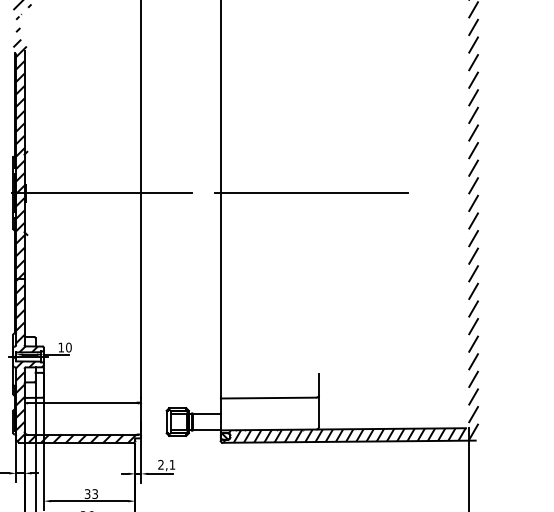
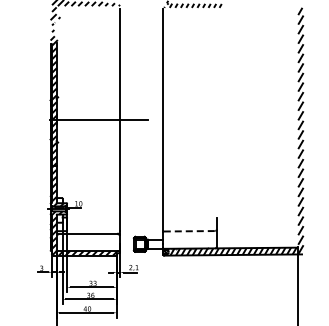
line: (311, 192) -> (212, 119), removed
line: (268, 398) -> (189, 231), solid -> dashed

